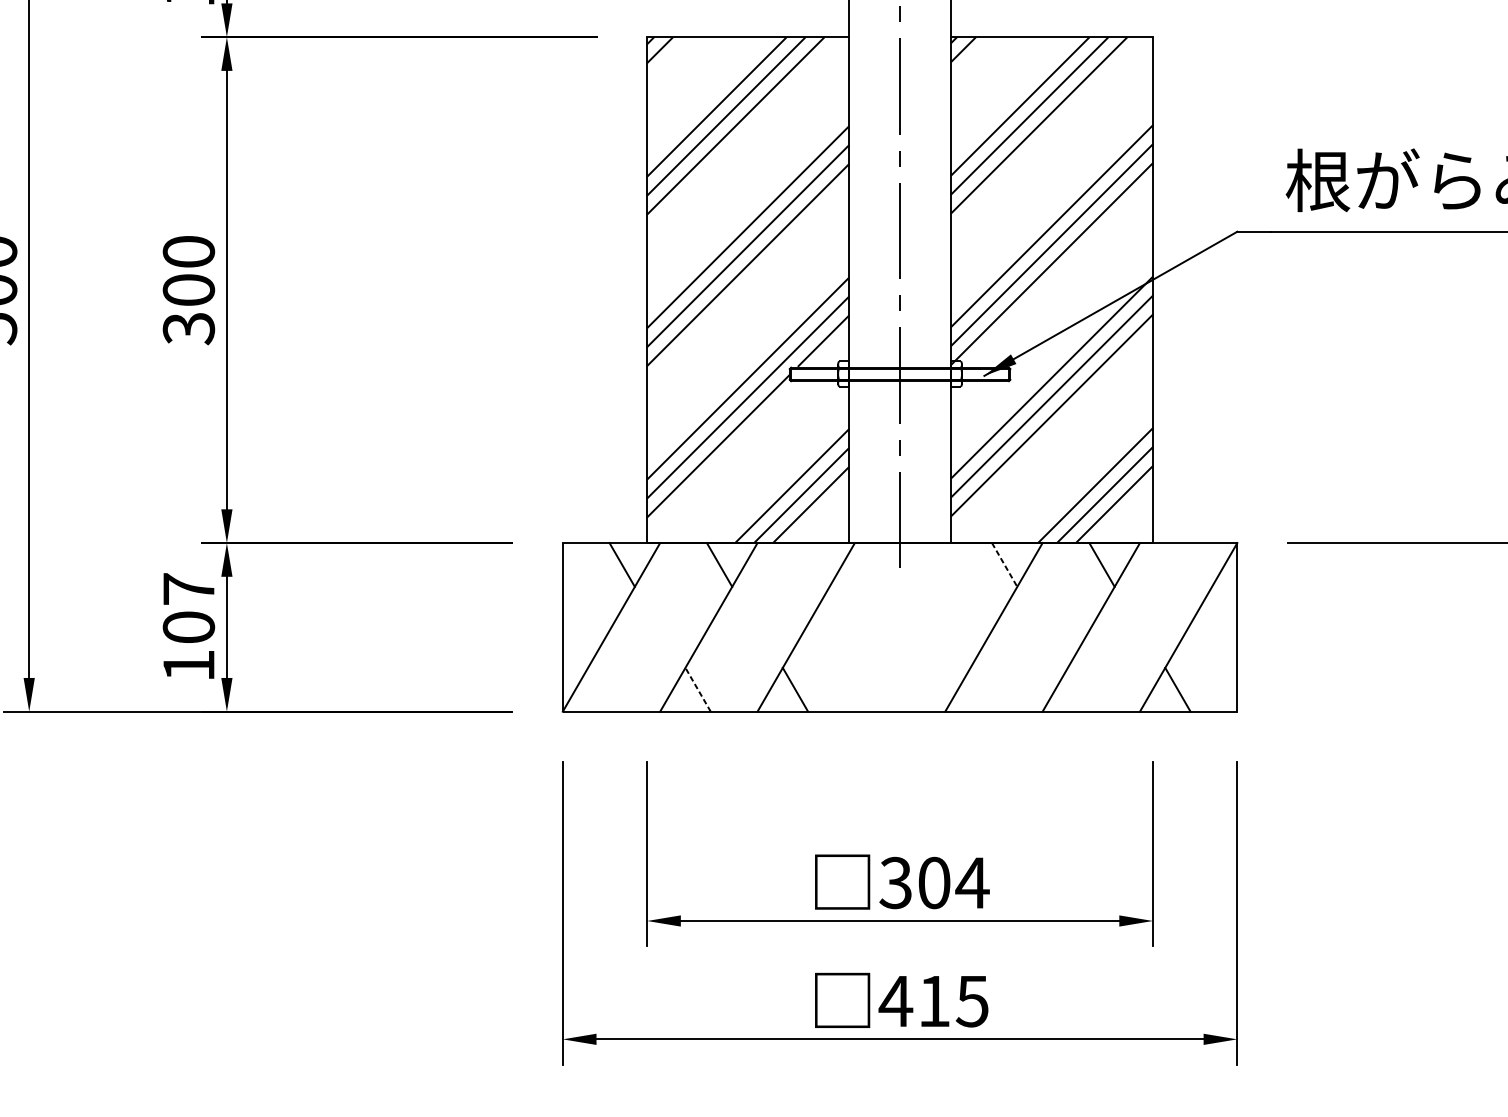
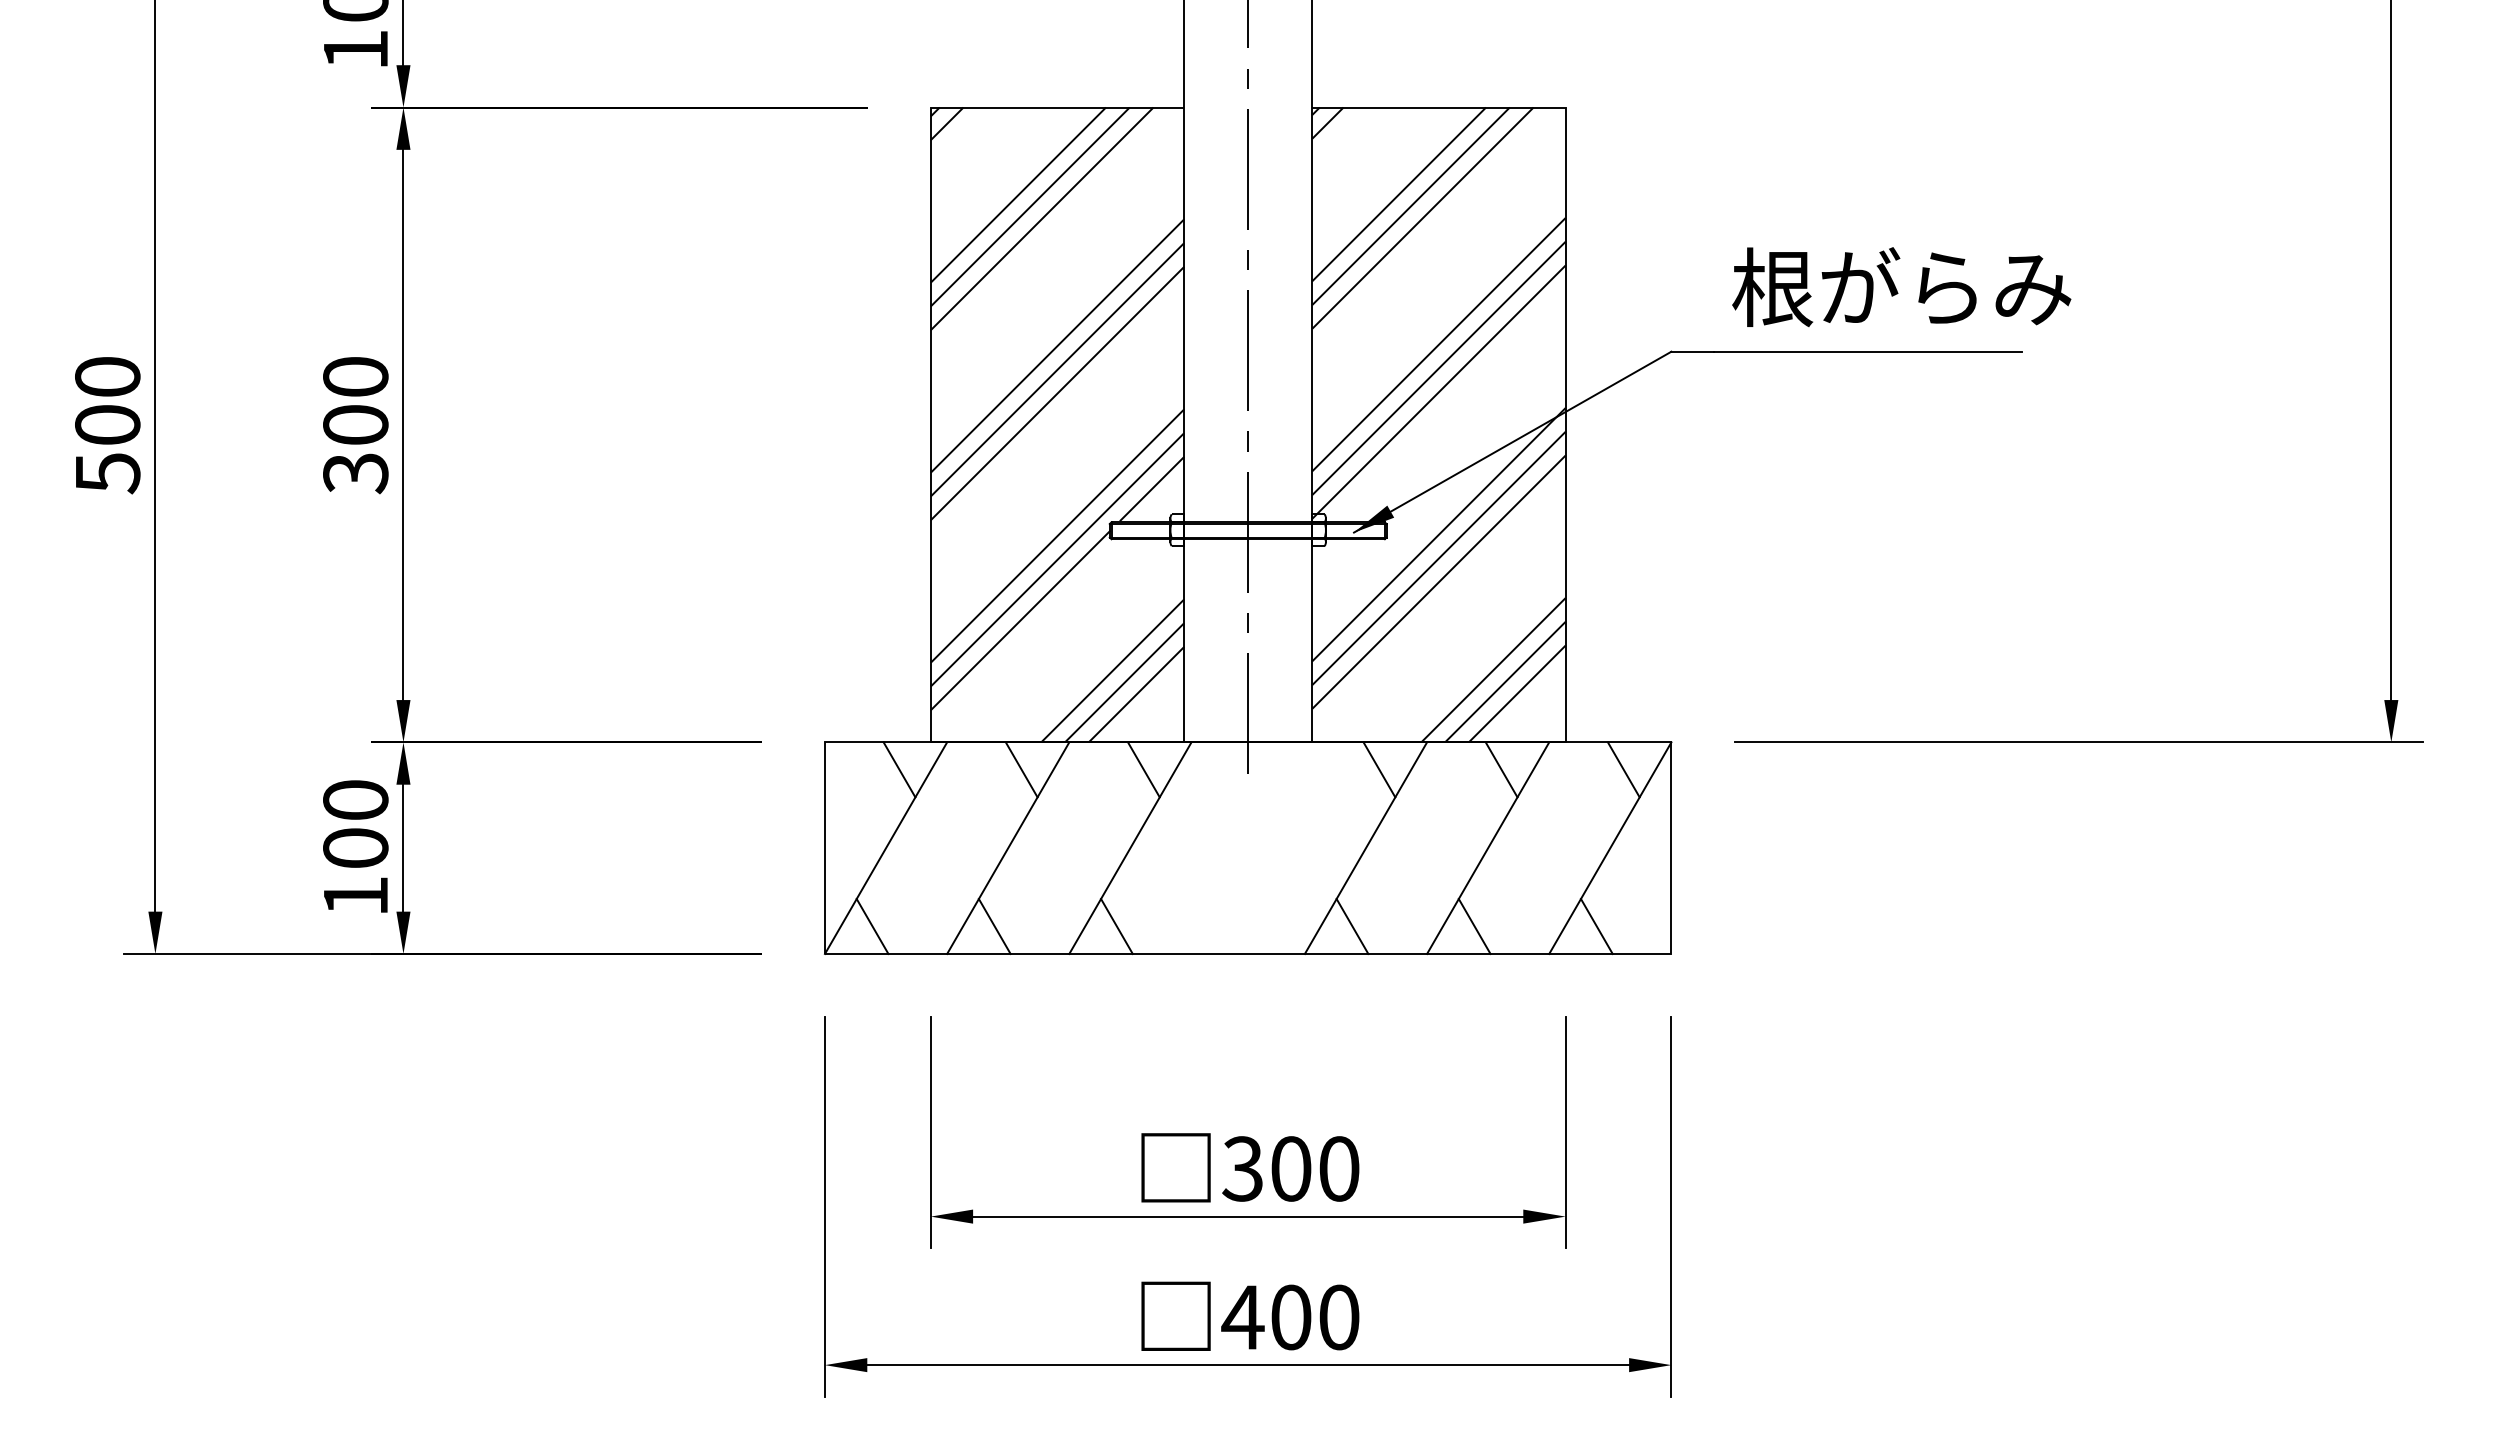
line: (816, 564) -> (1143, 769), added
line: (1004, 564) -> (1379, 769), dashed -> solid
line: (1199, 564) -> (1623, 769), added
text: (188, 588) -> (355, 799), 107 -> 100
line: (600, 689) -> (872, 926), added
line: (697, 689) -> (994, 926), dashed -> solid
line: (983, 689) -> (1352, 926), added
line: (1080, 689) -> (1474, 926), added
text: (972, 882) -> (1338, 1168), 304 -> 300
text: (953, 1001) -> (1315, 1317), 415 -> 400

